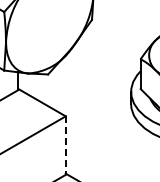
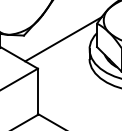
line: (97, 79) -> (62, 39), added
line: (65, 146) -> (37, 92), dashed -> solid

